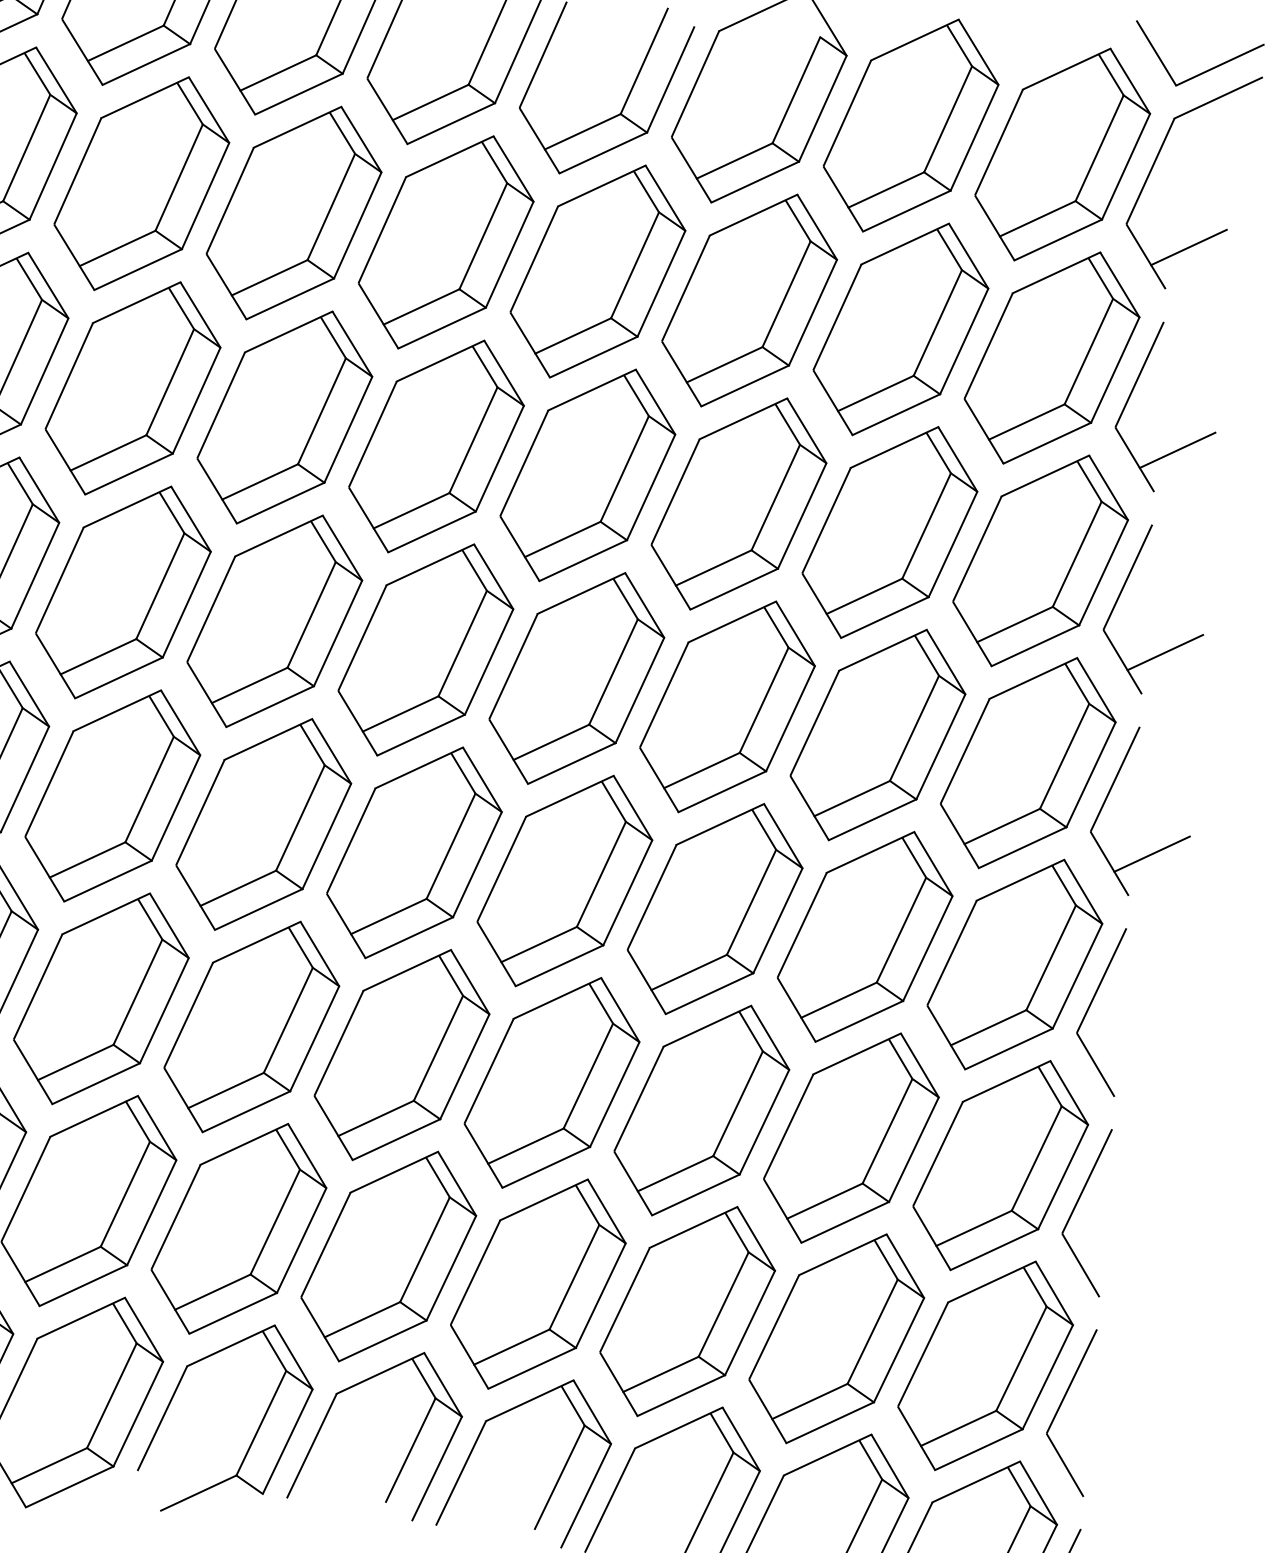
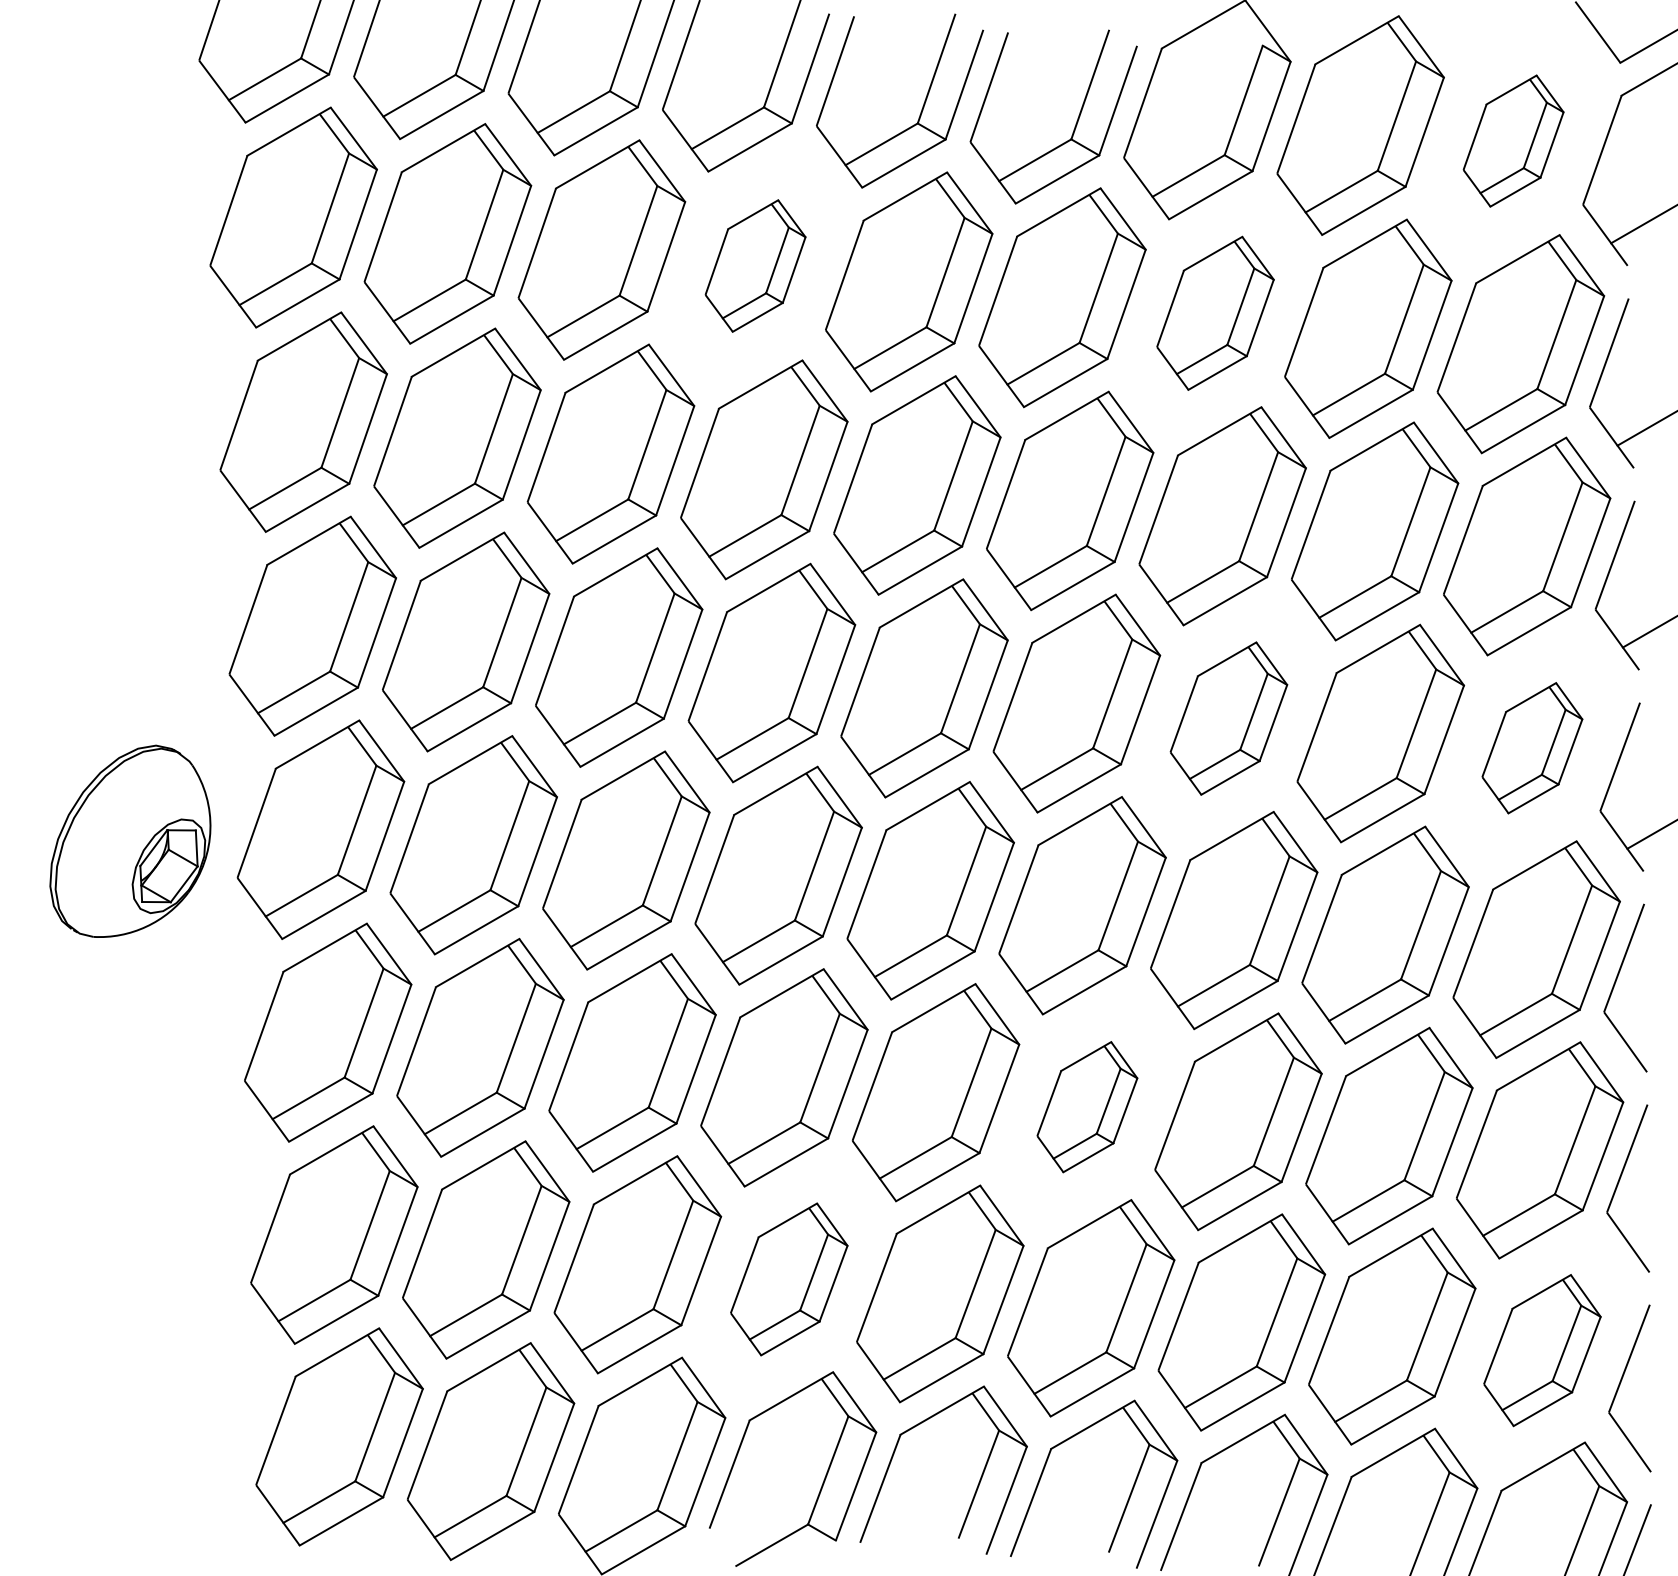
part: (1062, 153) -> (1513, 140), size x0.6
part: (293, 212) -> (755, 265), size x0.6
part: (749, 300) -> (1215, 313), size x0.7
part: (727, 706) -> (1228, 718), size x0.7
part: (1028, 762) -> (1532, 747), size x0.6
part: (552, 1082) -> (1087, 1106), size x0.6
part: (239, 1228) -> (789, 1279), size x0.7
part: (985, 1365) -> (1542, 1350), size x0.7

